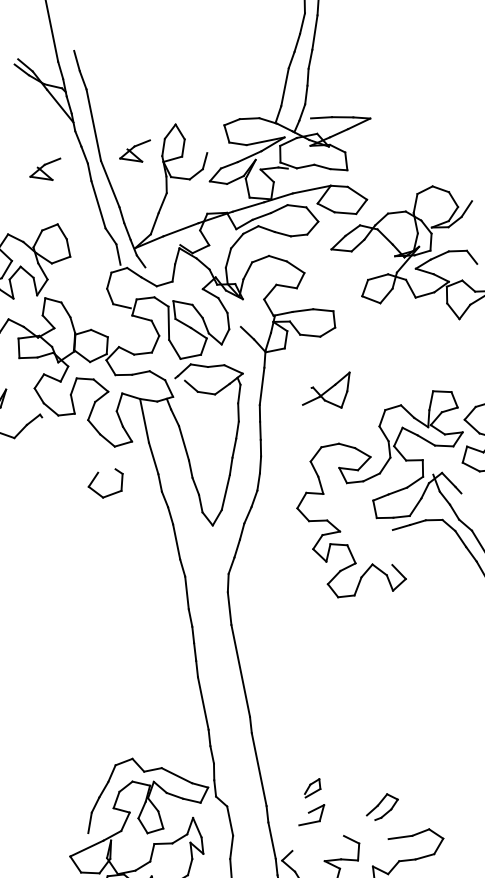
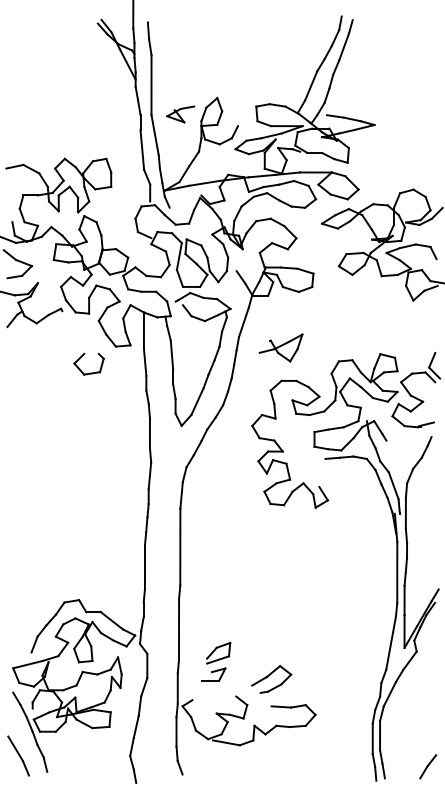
part: (45, 171) -> (105, 114), removed
part: (326, 393) -> (280, 347), moved
part: (108, 493) -> (89, 372), moved
part: (312, 787) -> (218, 652), size x1.67
part: (381, 807) -> (271, 679), size x1.43

